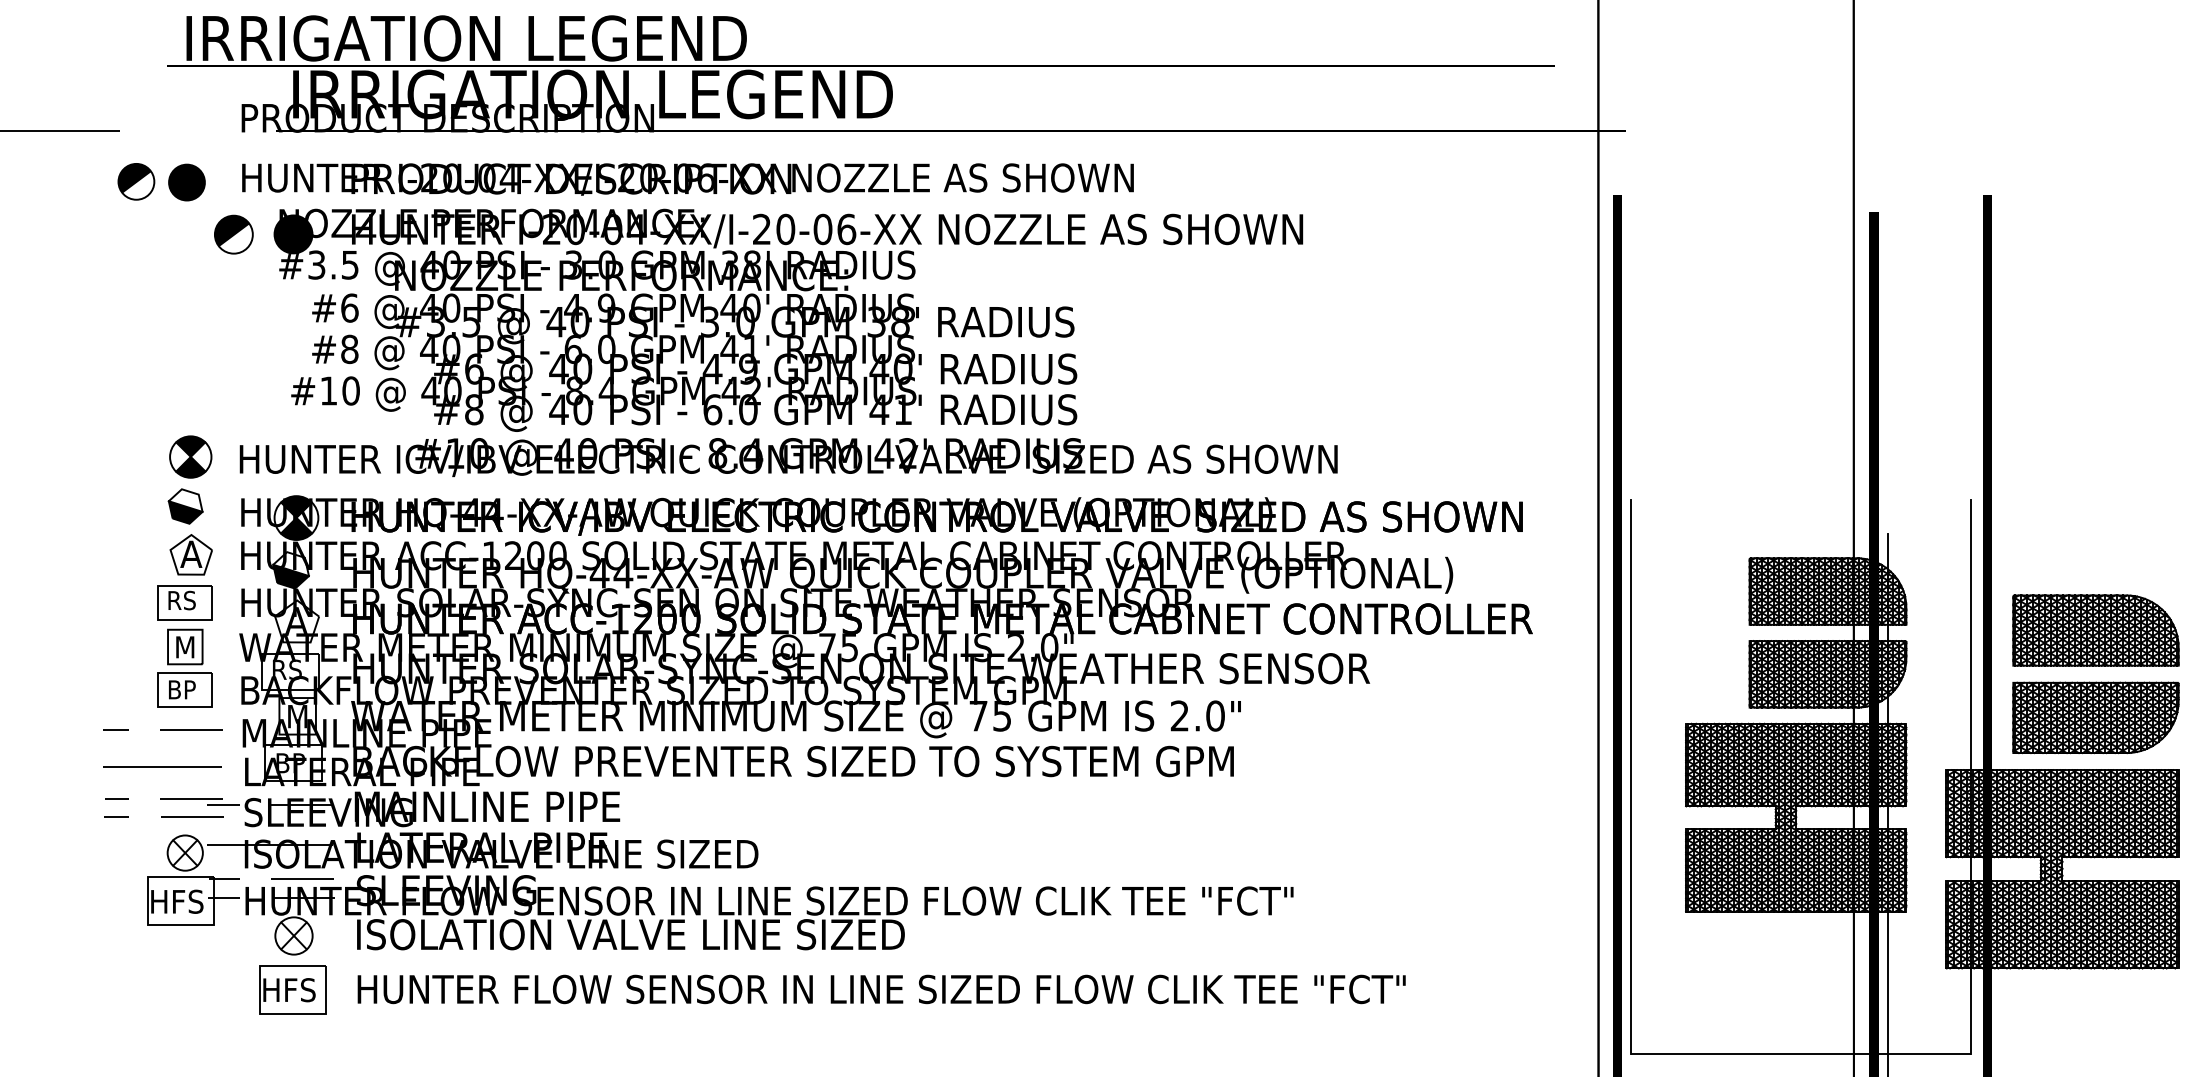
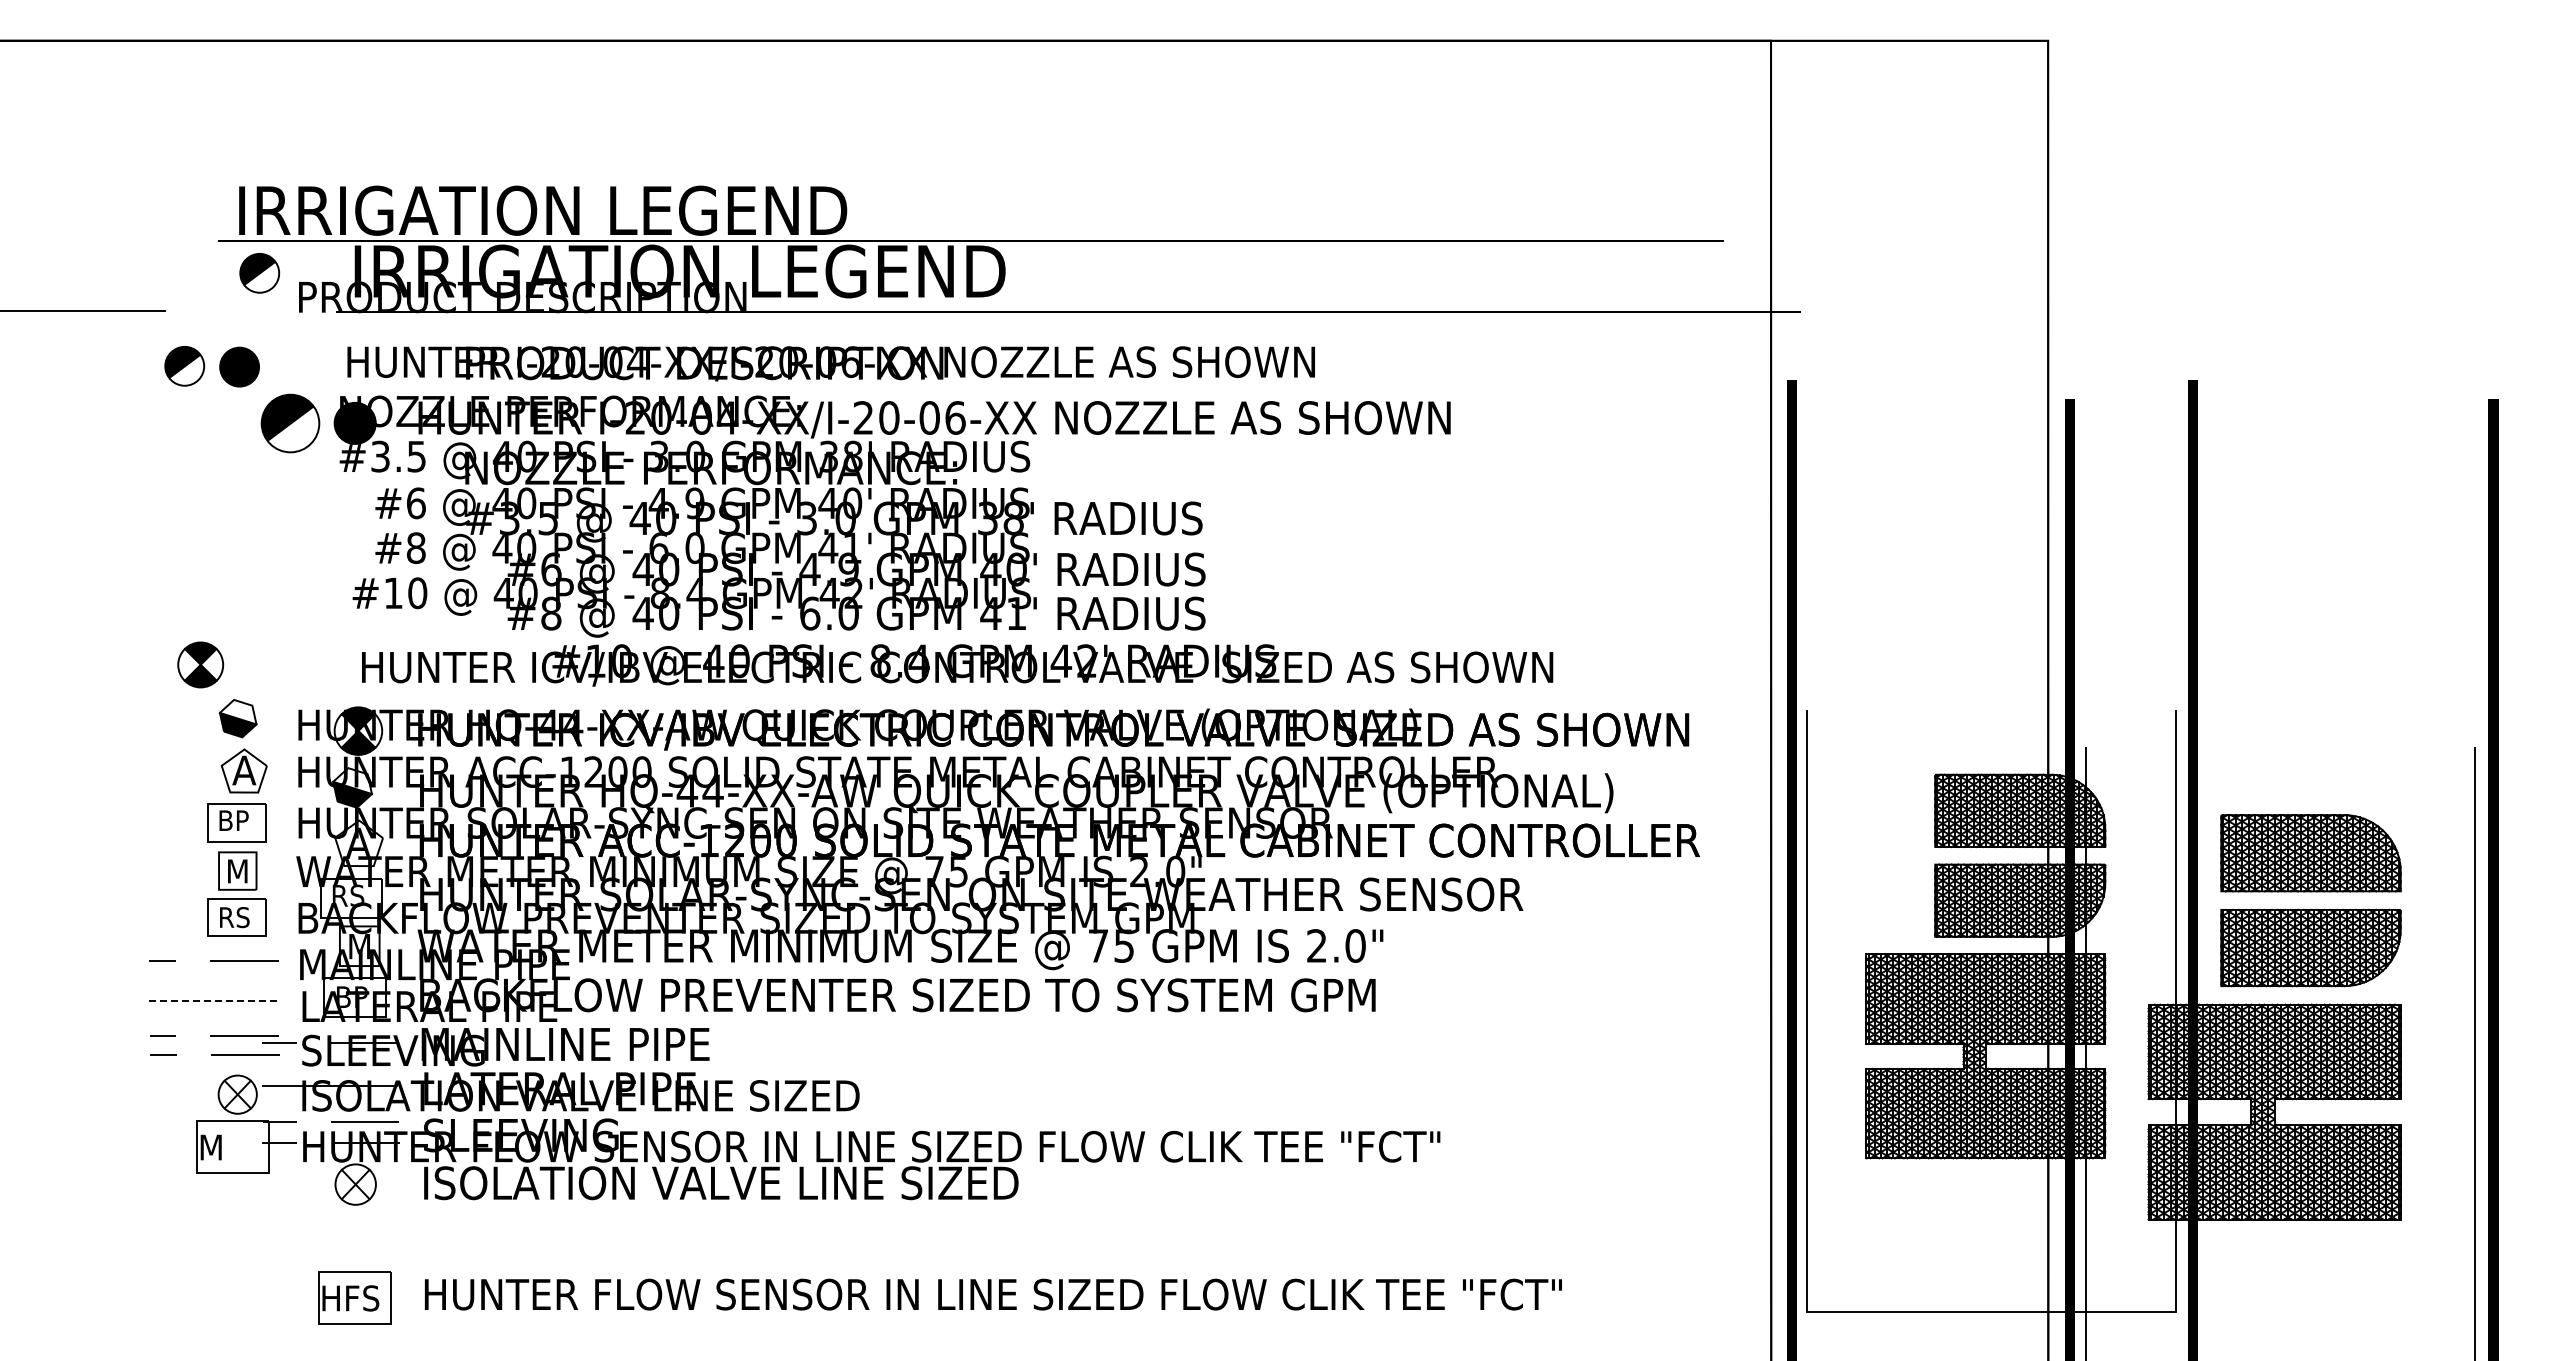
part: (205, 96) -> (259, 273), added
text: (687, 179) -> (830, 363), moved
part: (233, 234) -> (290, 423), size x1.4
part: (190, 456) -> (200, 664), moved
text: (788, 457) -> (957, 665), moved
text: (183, 600) -> (235, 820), RS -> BP
text: (183, 689) -> (235, 917), BP -> RS
line: (162, 767) -> (212, 1001), solid -> dashed
text: (178, 901) -> (230, 1147), HFS -> M
part: (292, 989) -> (354, 1297), moved
text: (881, 989) -> (993, 1294), moved

